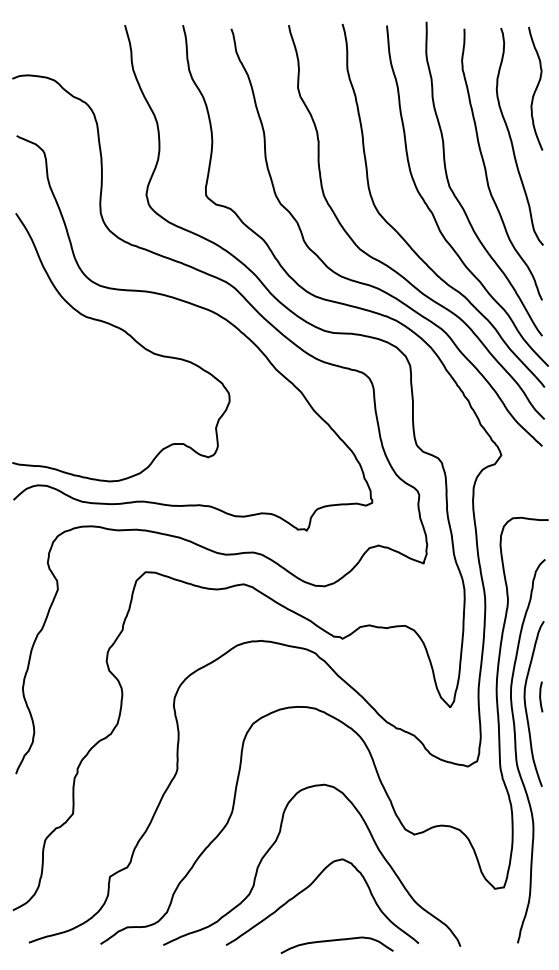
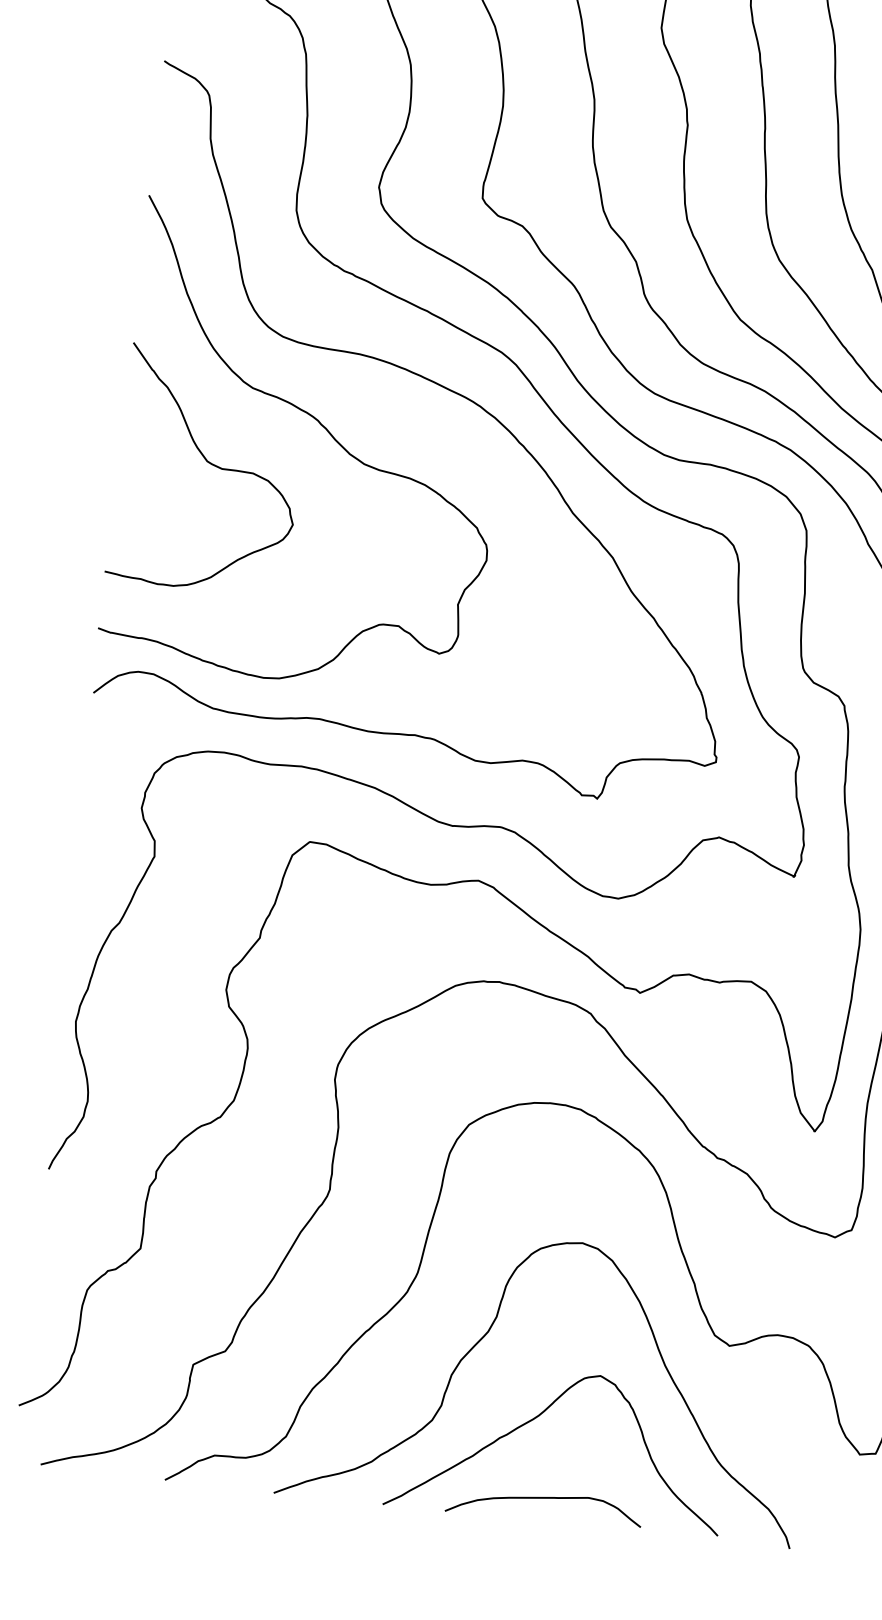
curve: (66, 363) -> (209, 465), added
curve: (335, 941) -> (541, 1500), moved

